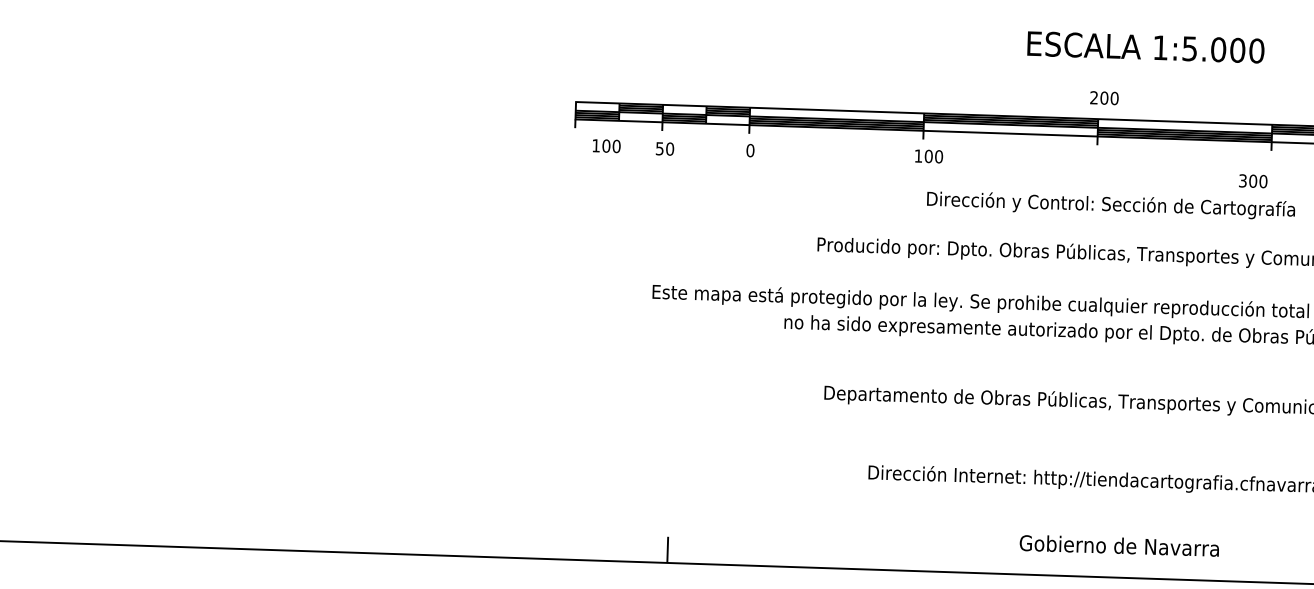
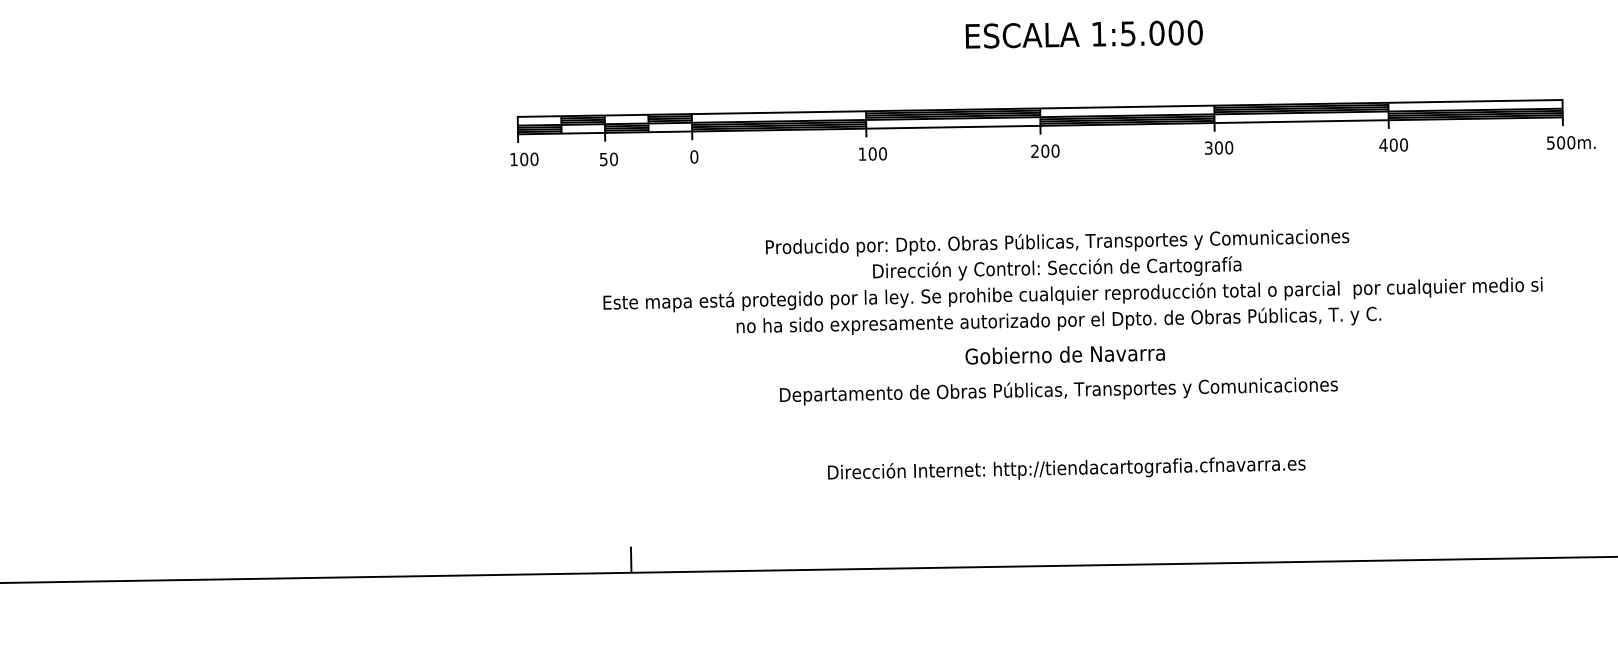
text: (1104, 97) -> (1045, 150), moved
text: (606, 146) -> (524, 159), moved
text: (1253, 180) -> (1219, 147), moved
text: (1111, 204) -> (1057, 268), moved
text: (1118, 546) -> (1064, 355), moved

